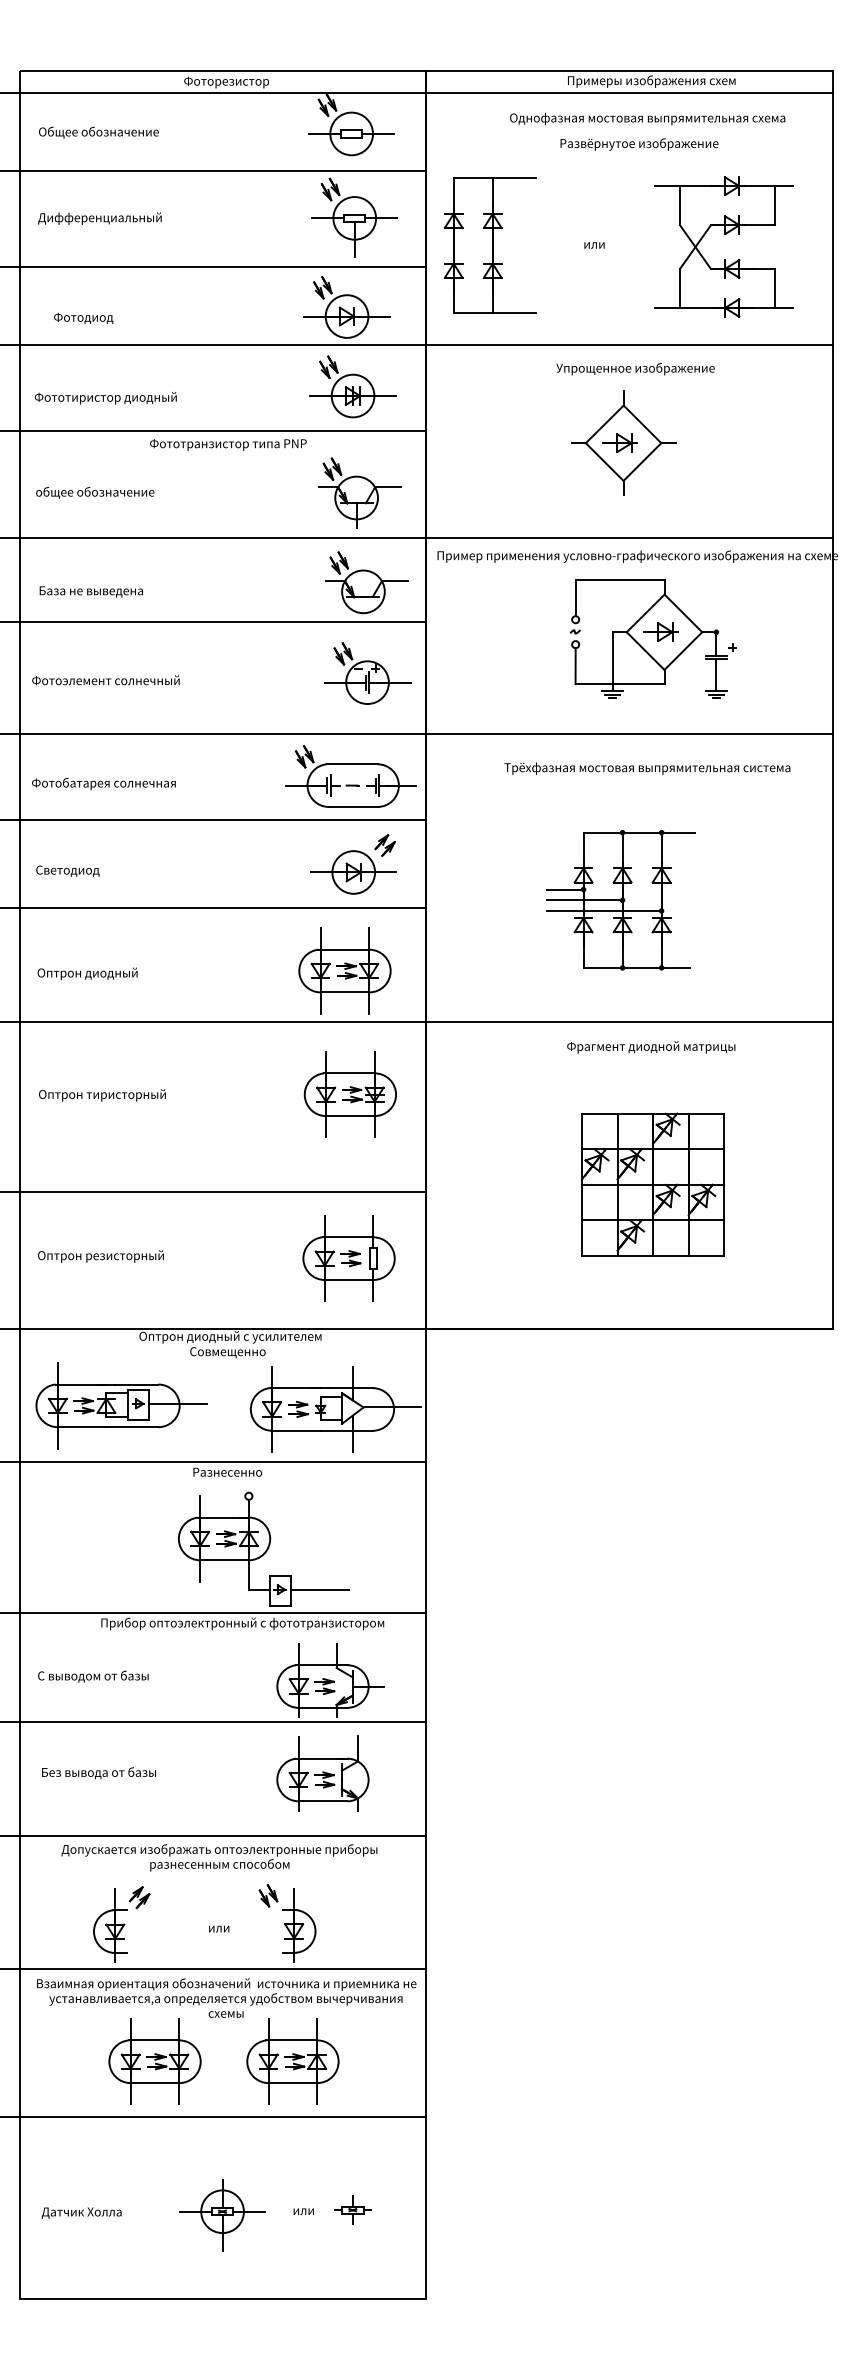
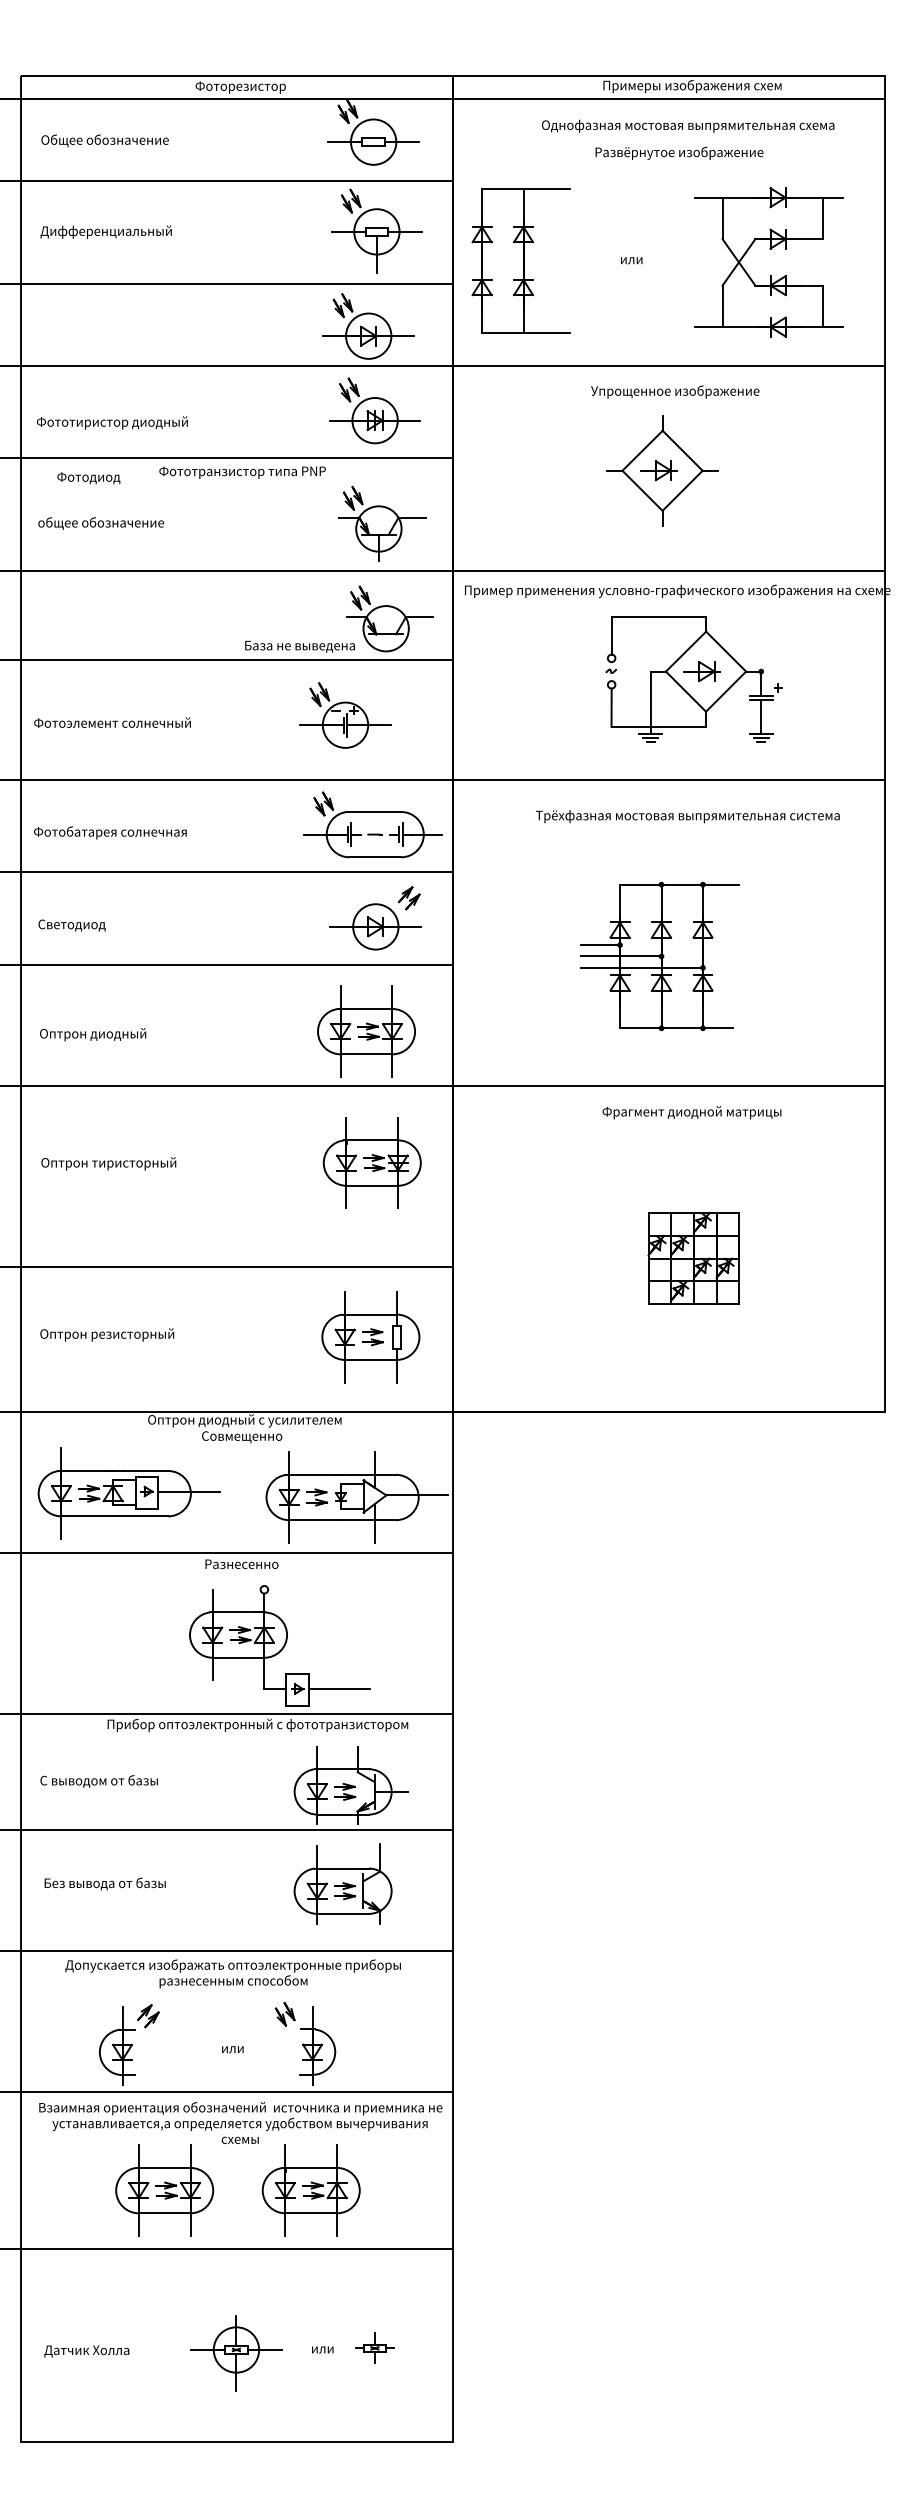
text: (83, 318) -> (88, 478), moved
text: (90, 591) -> (299, 646), moved
part: (367, 673) -> (345, 715), moved
part: (652, 1184) -> (693, 1258), size x0.6

